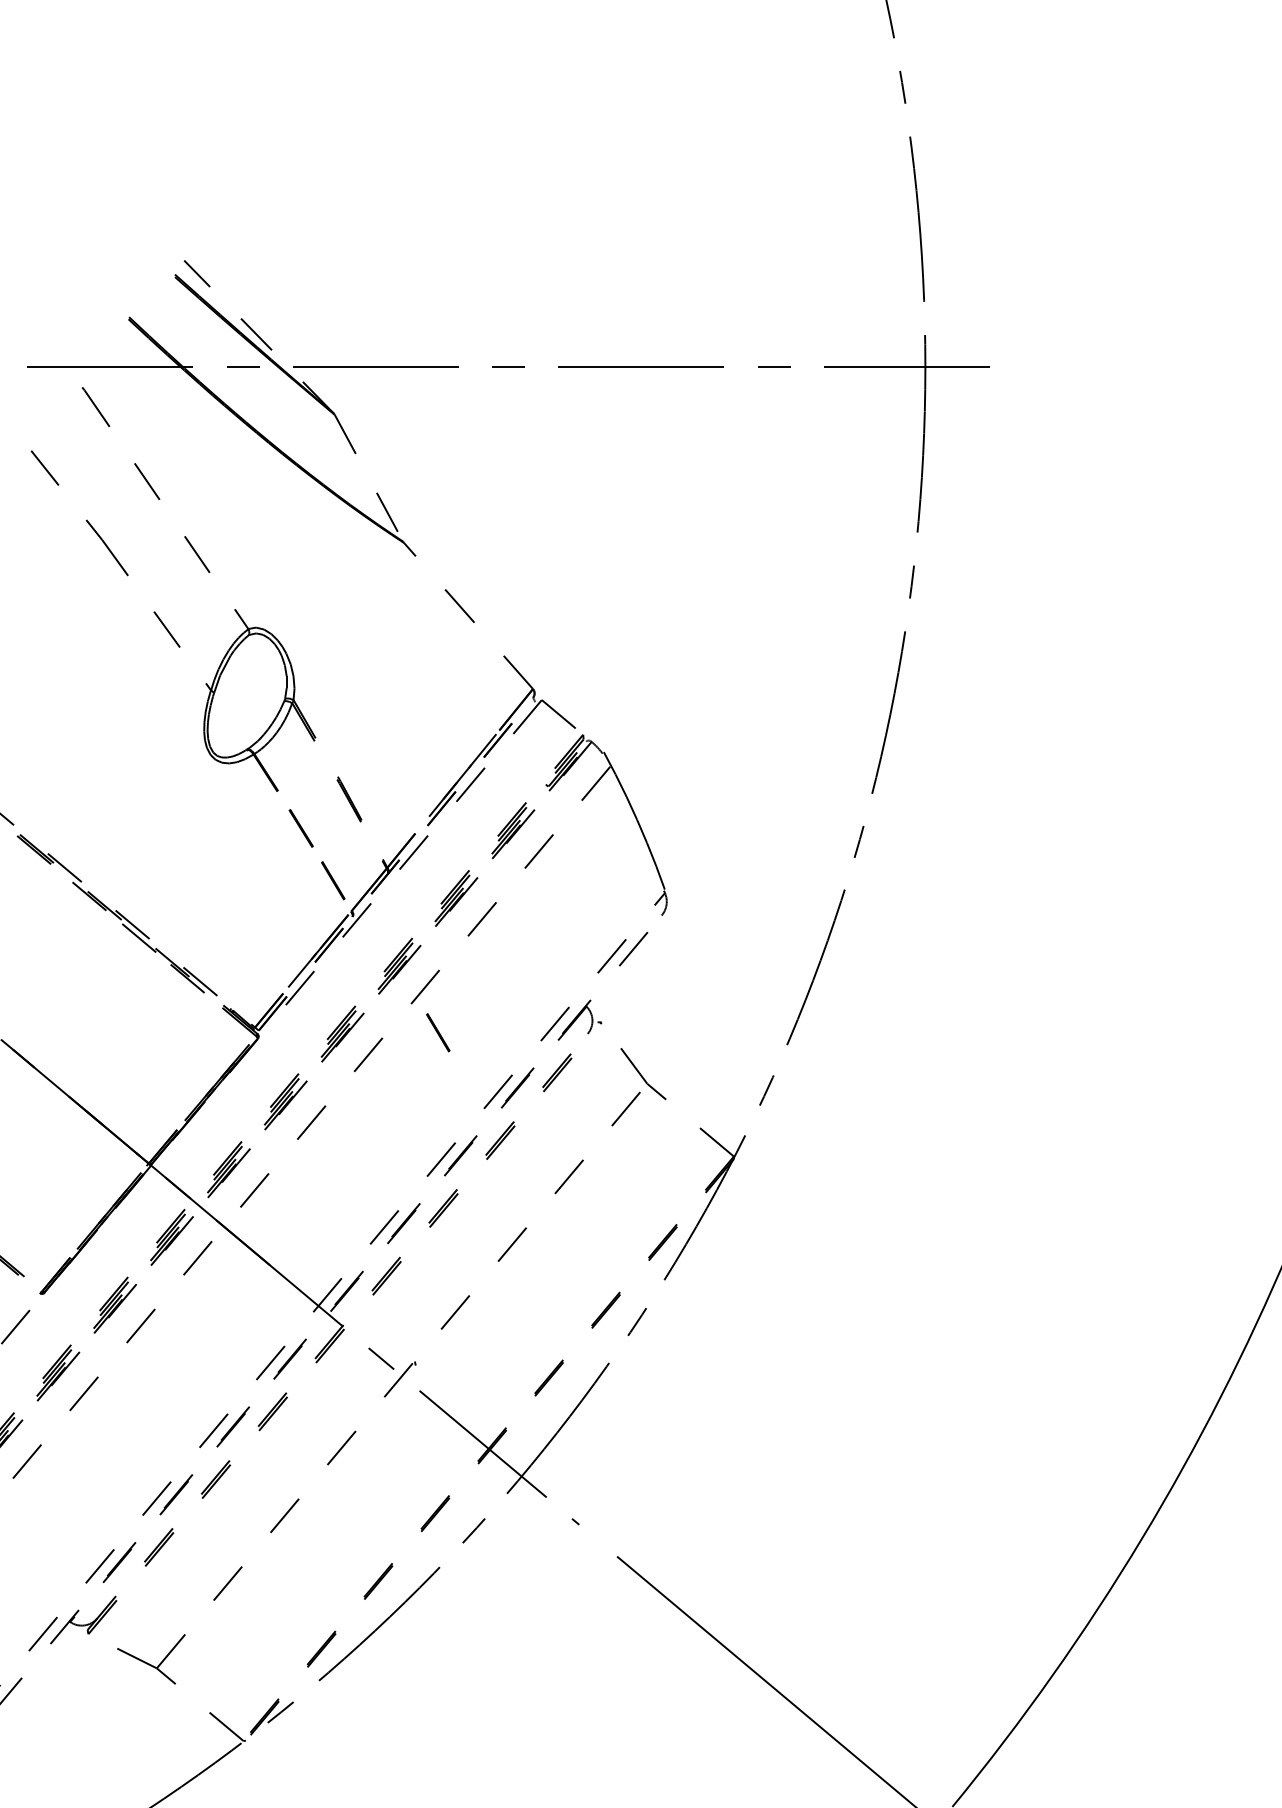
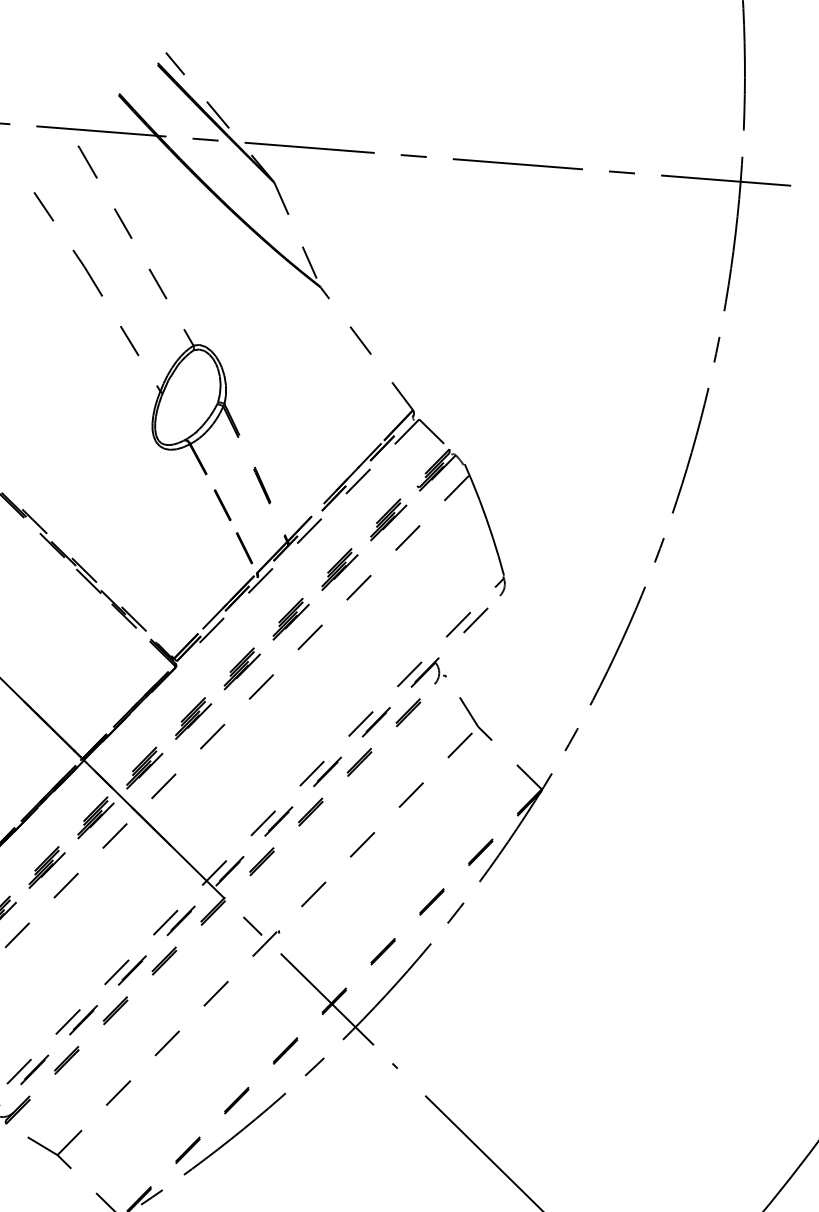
line: (438, 1032) -> (317, 673), removed

